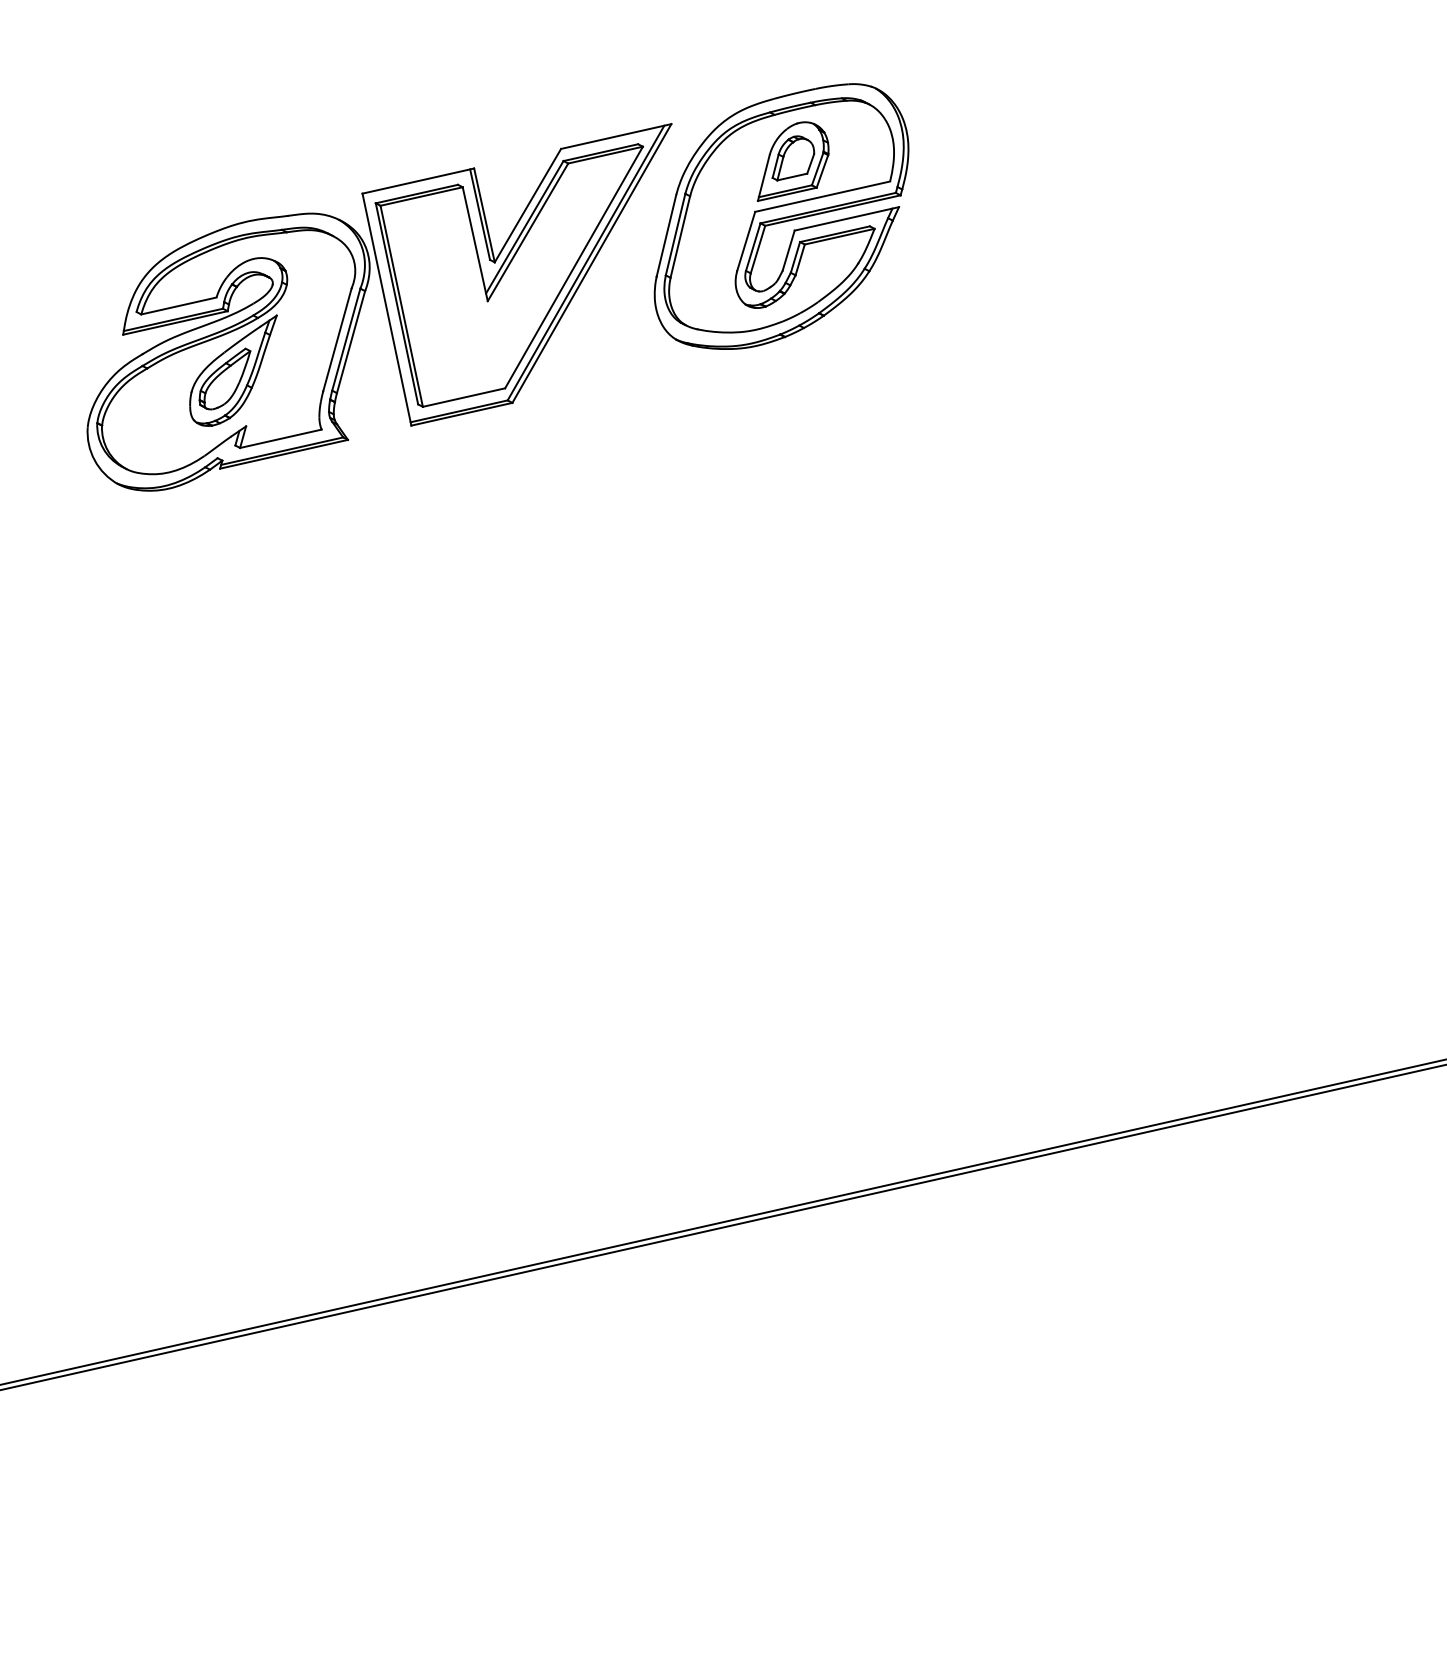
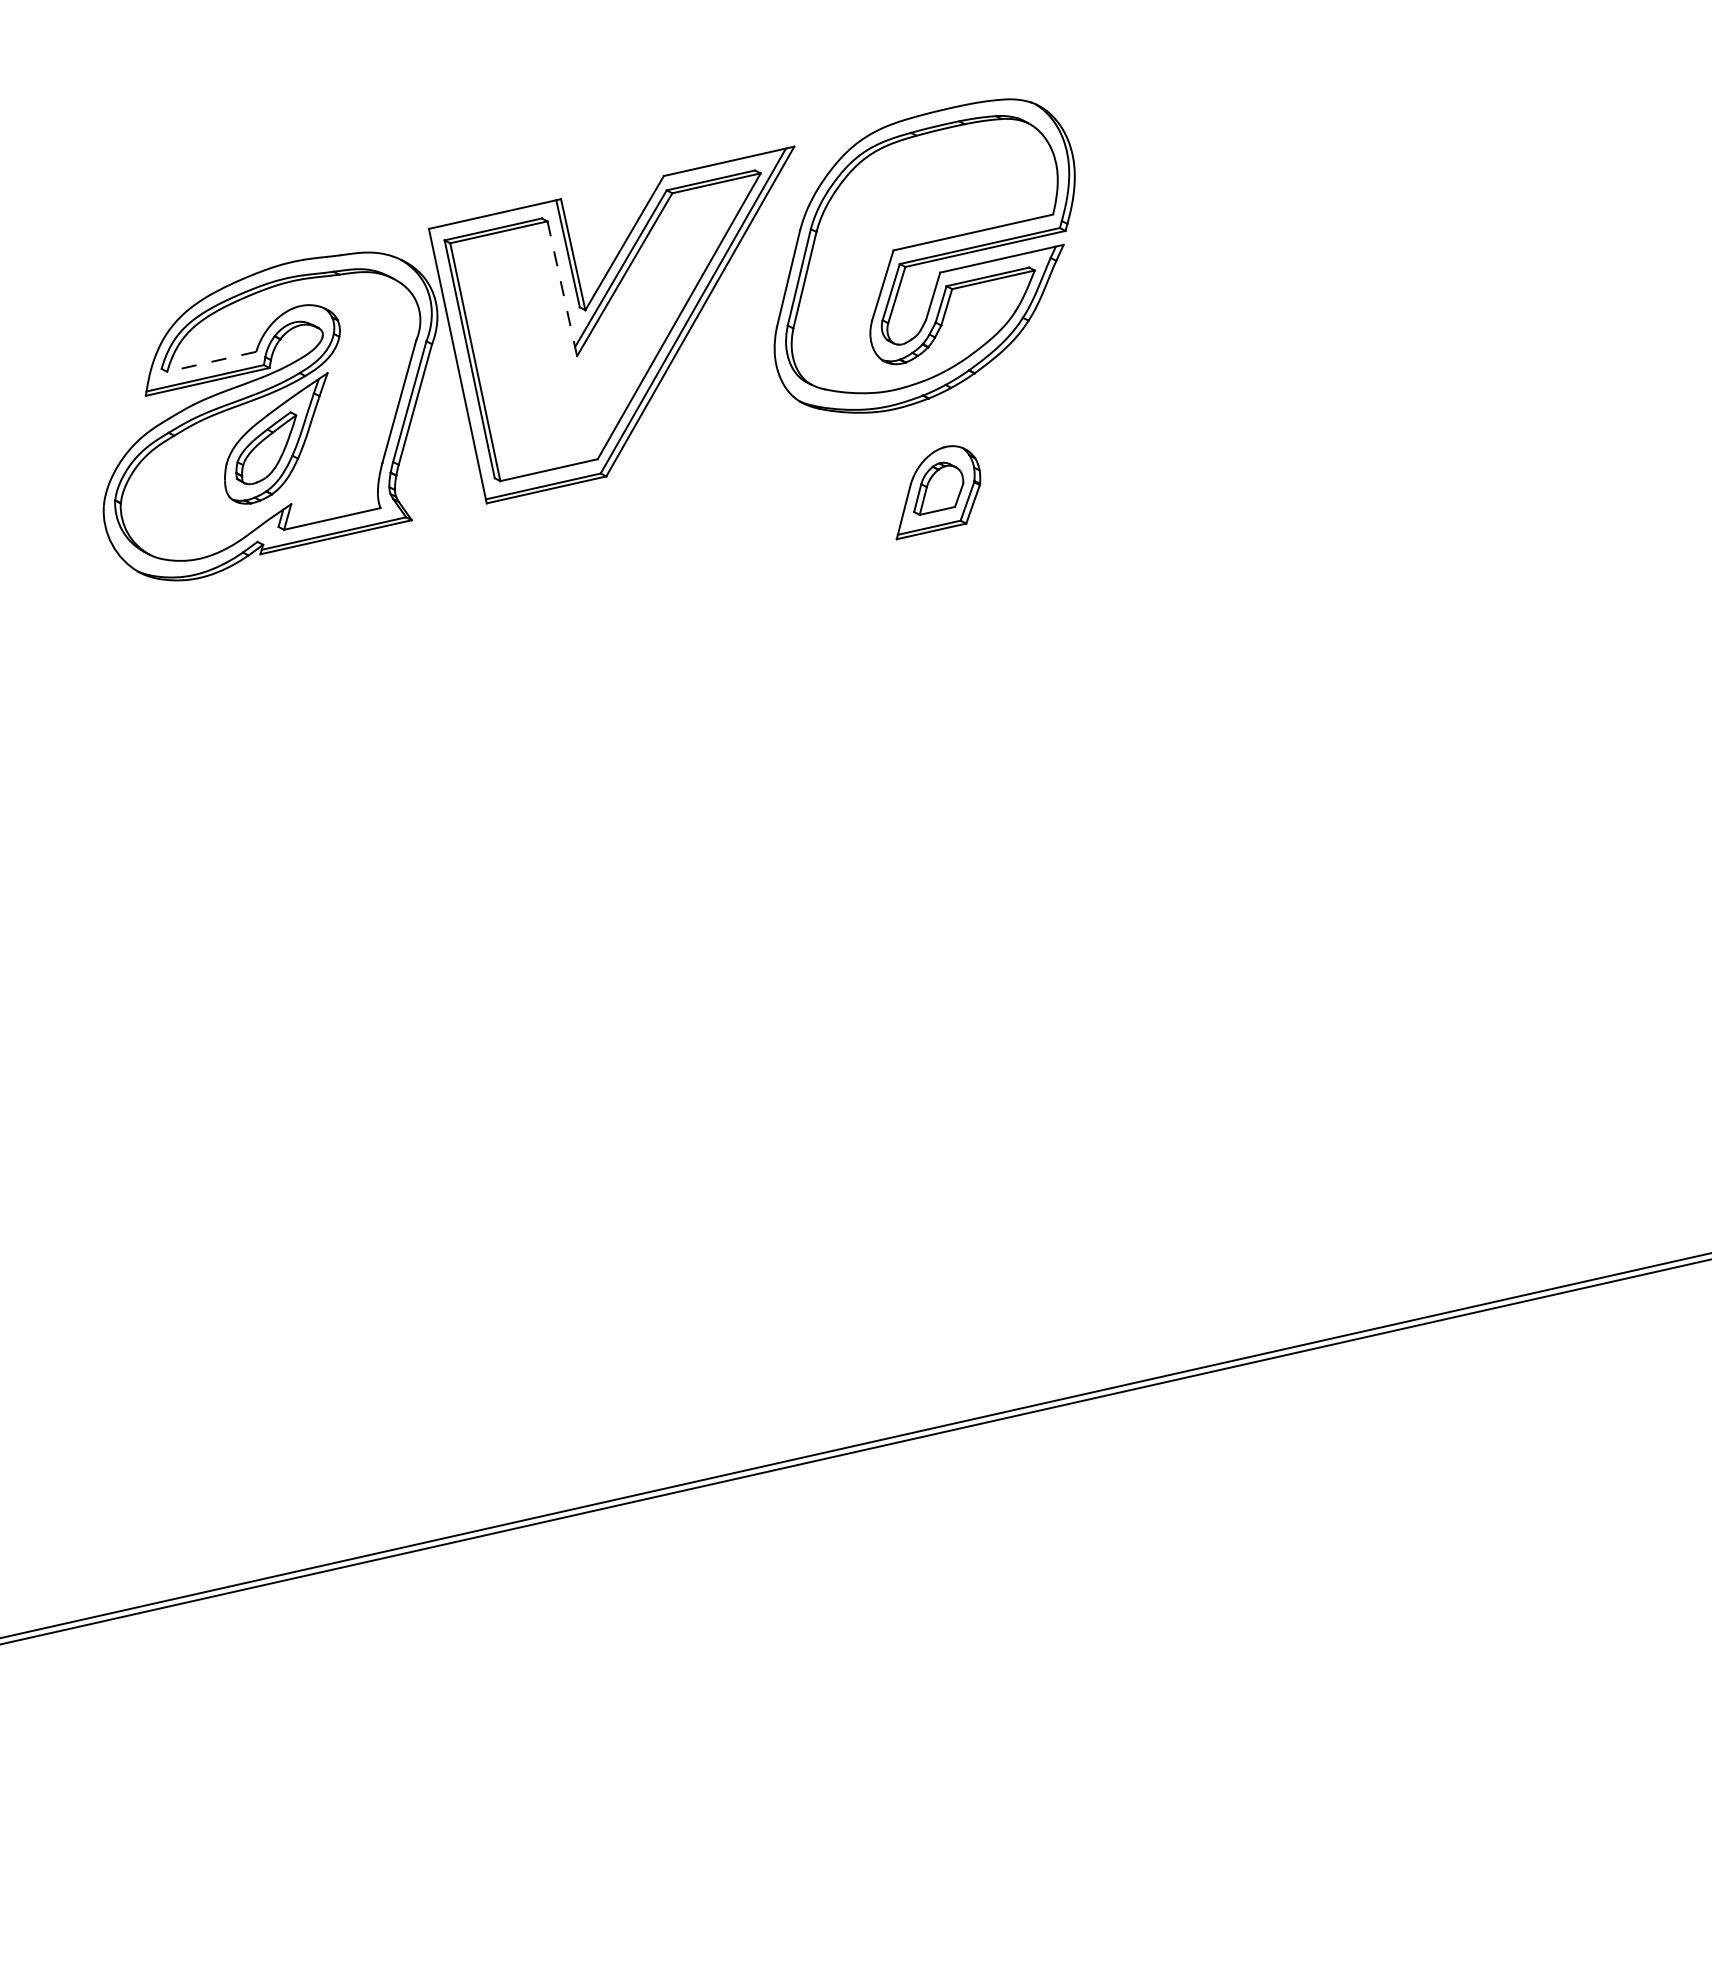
part: (793, 161) -> (938, 492), moved
line: (475, 244) -> (562, 289), solid -> dashed
line: (178, 306) -> (211, 362), solid -> dashed

